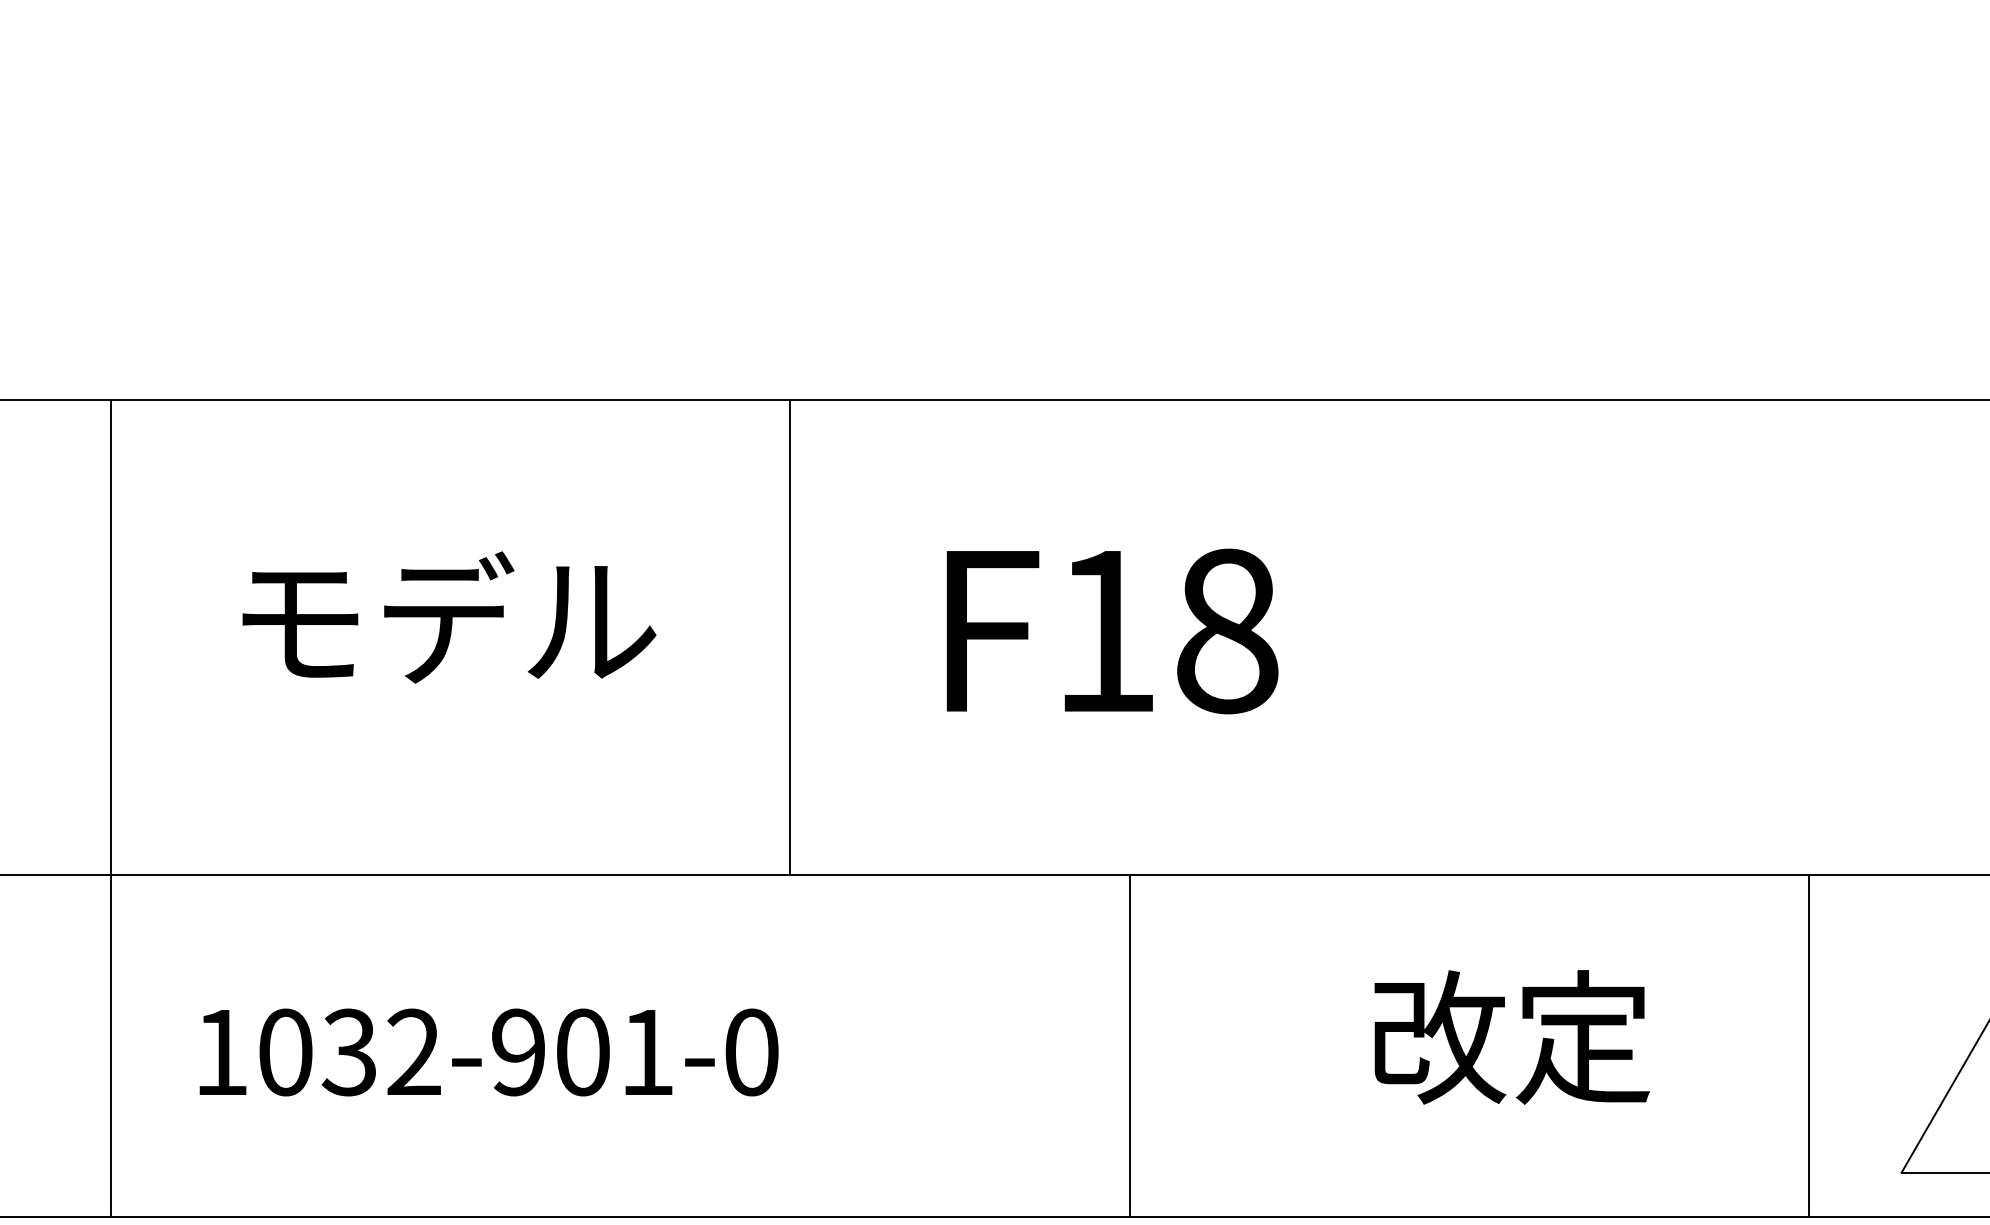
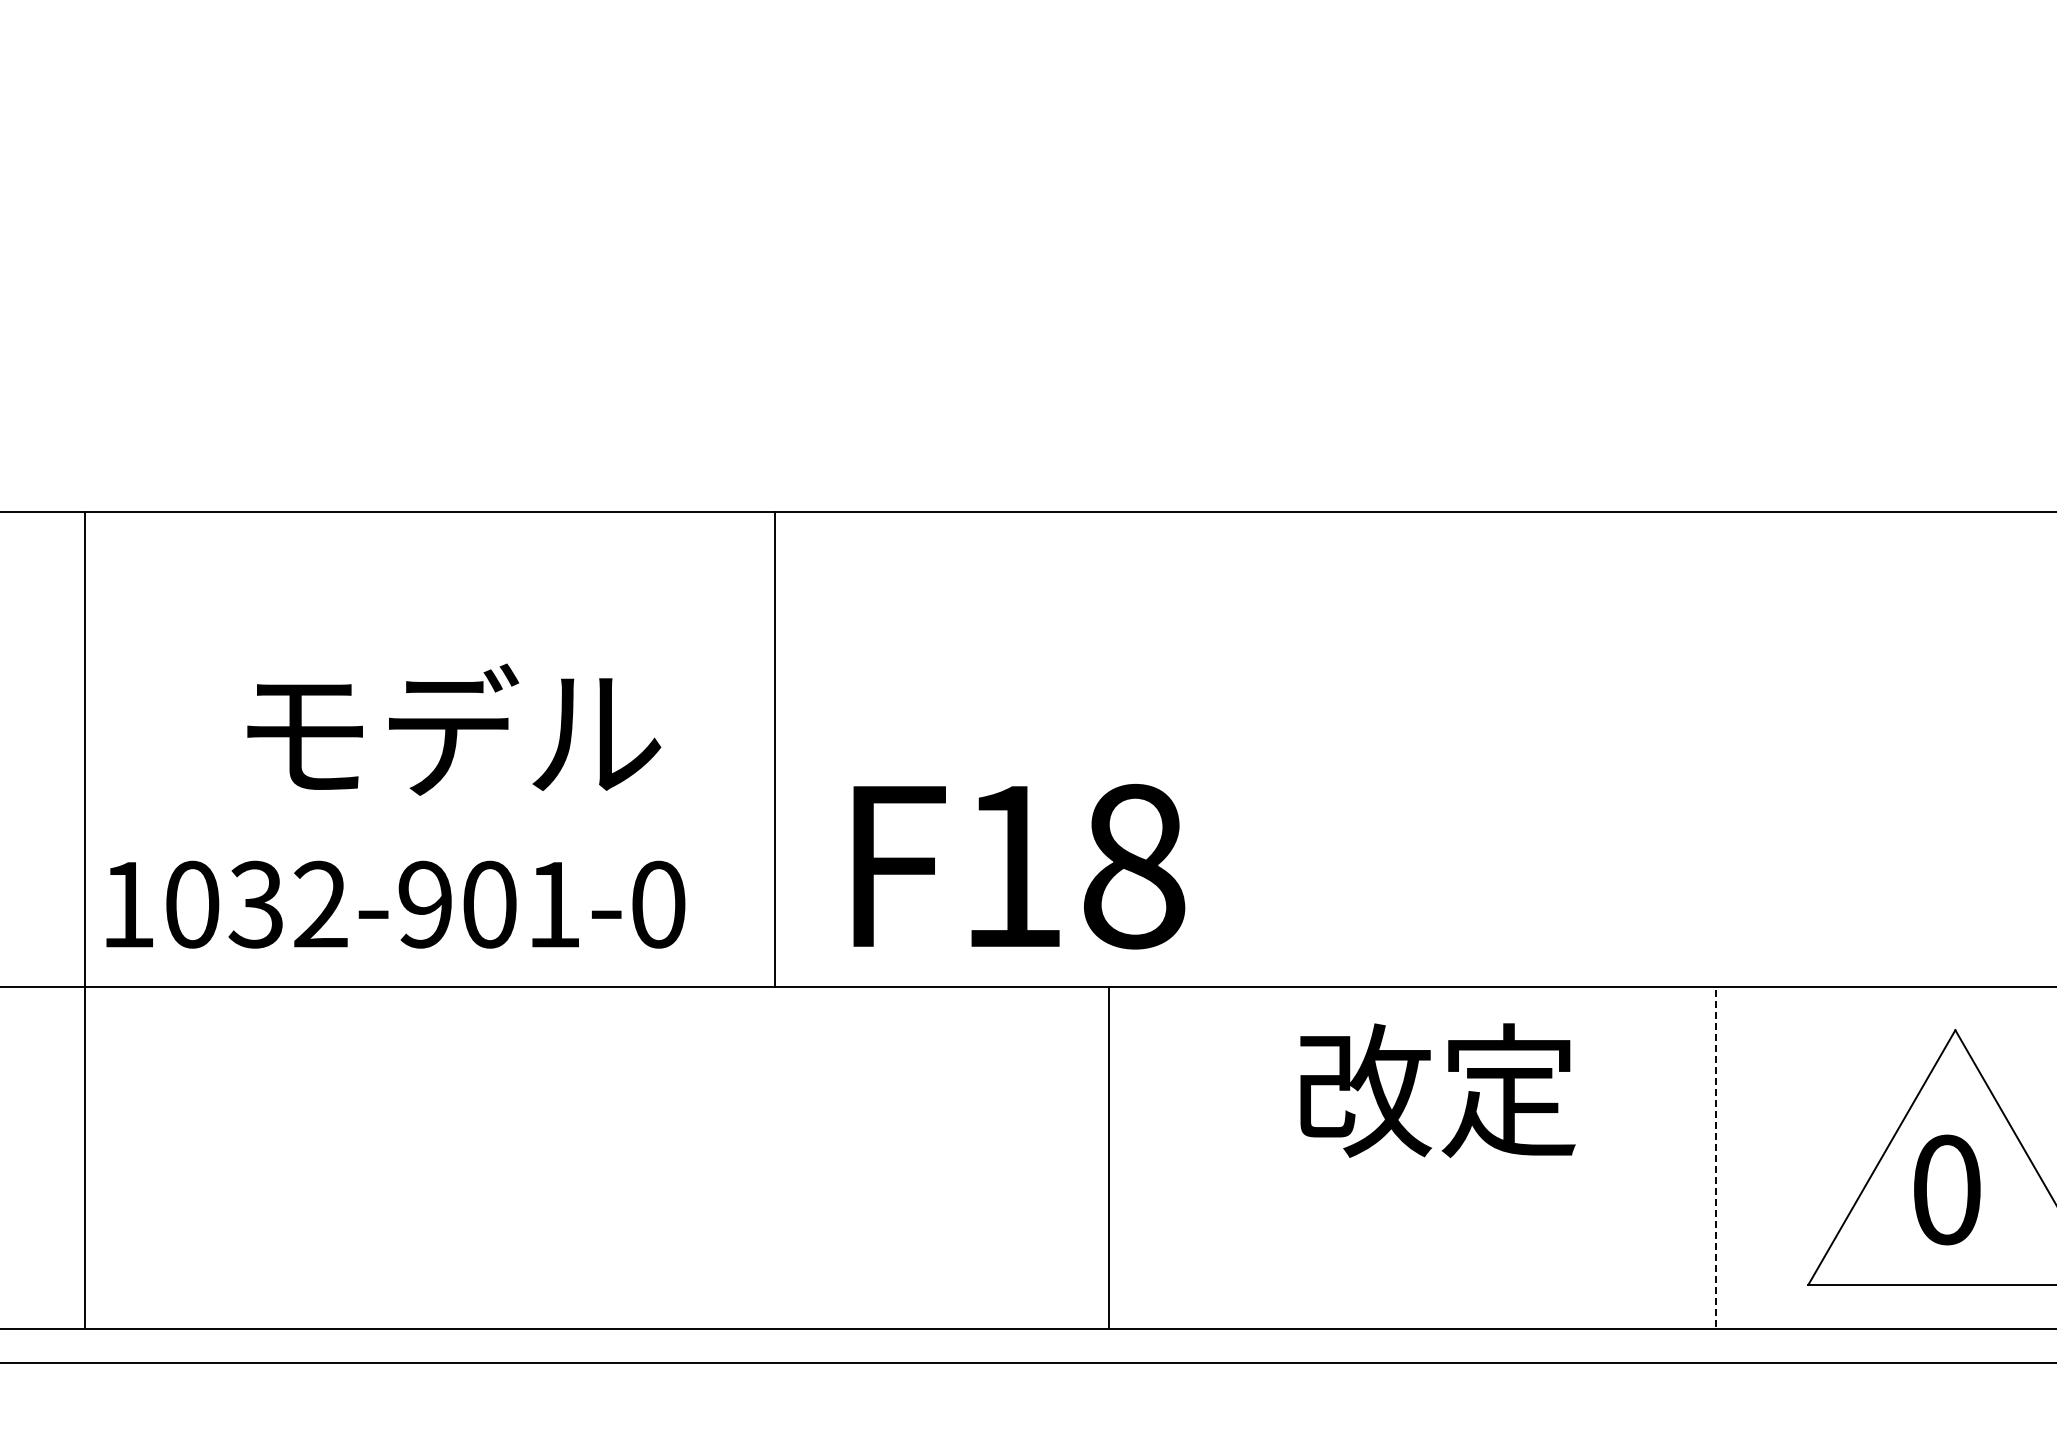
text: (449, 617) -> (454, 729), moved
text: (1112, 631) -> (1019, 866), moved
line: (789, 637) -> (774, 749), moved
line: (110, 806) -> (85, 918), moved
text: (1511, 1037) -> (1437, 1090), moved
line: (1129, 1044) -> (1109, 1156), moved
line: (1808, 1045) -> (1715, 1157), solid -> dashed
text: (488, 1052) -> (395, 904), moved

